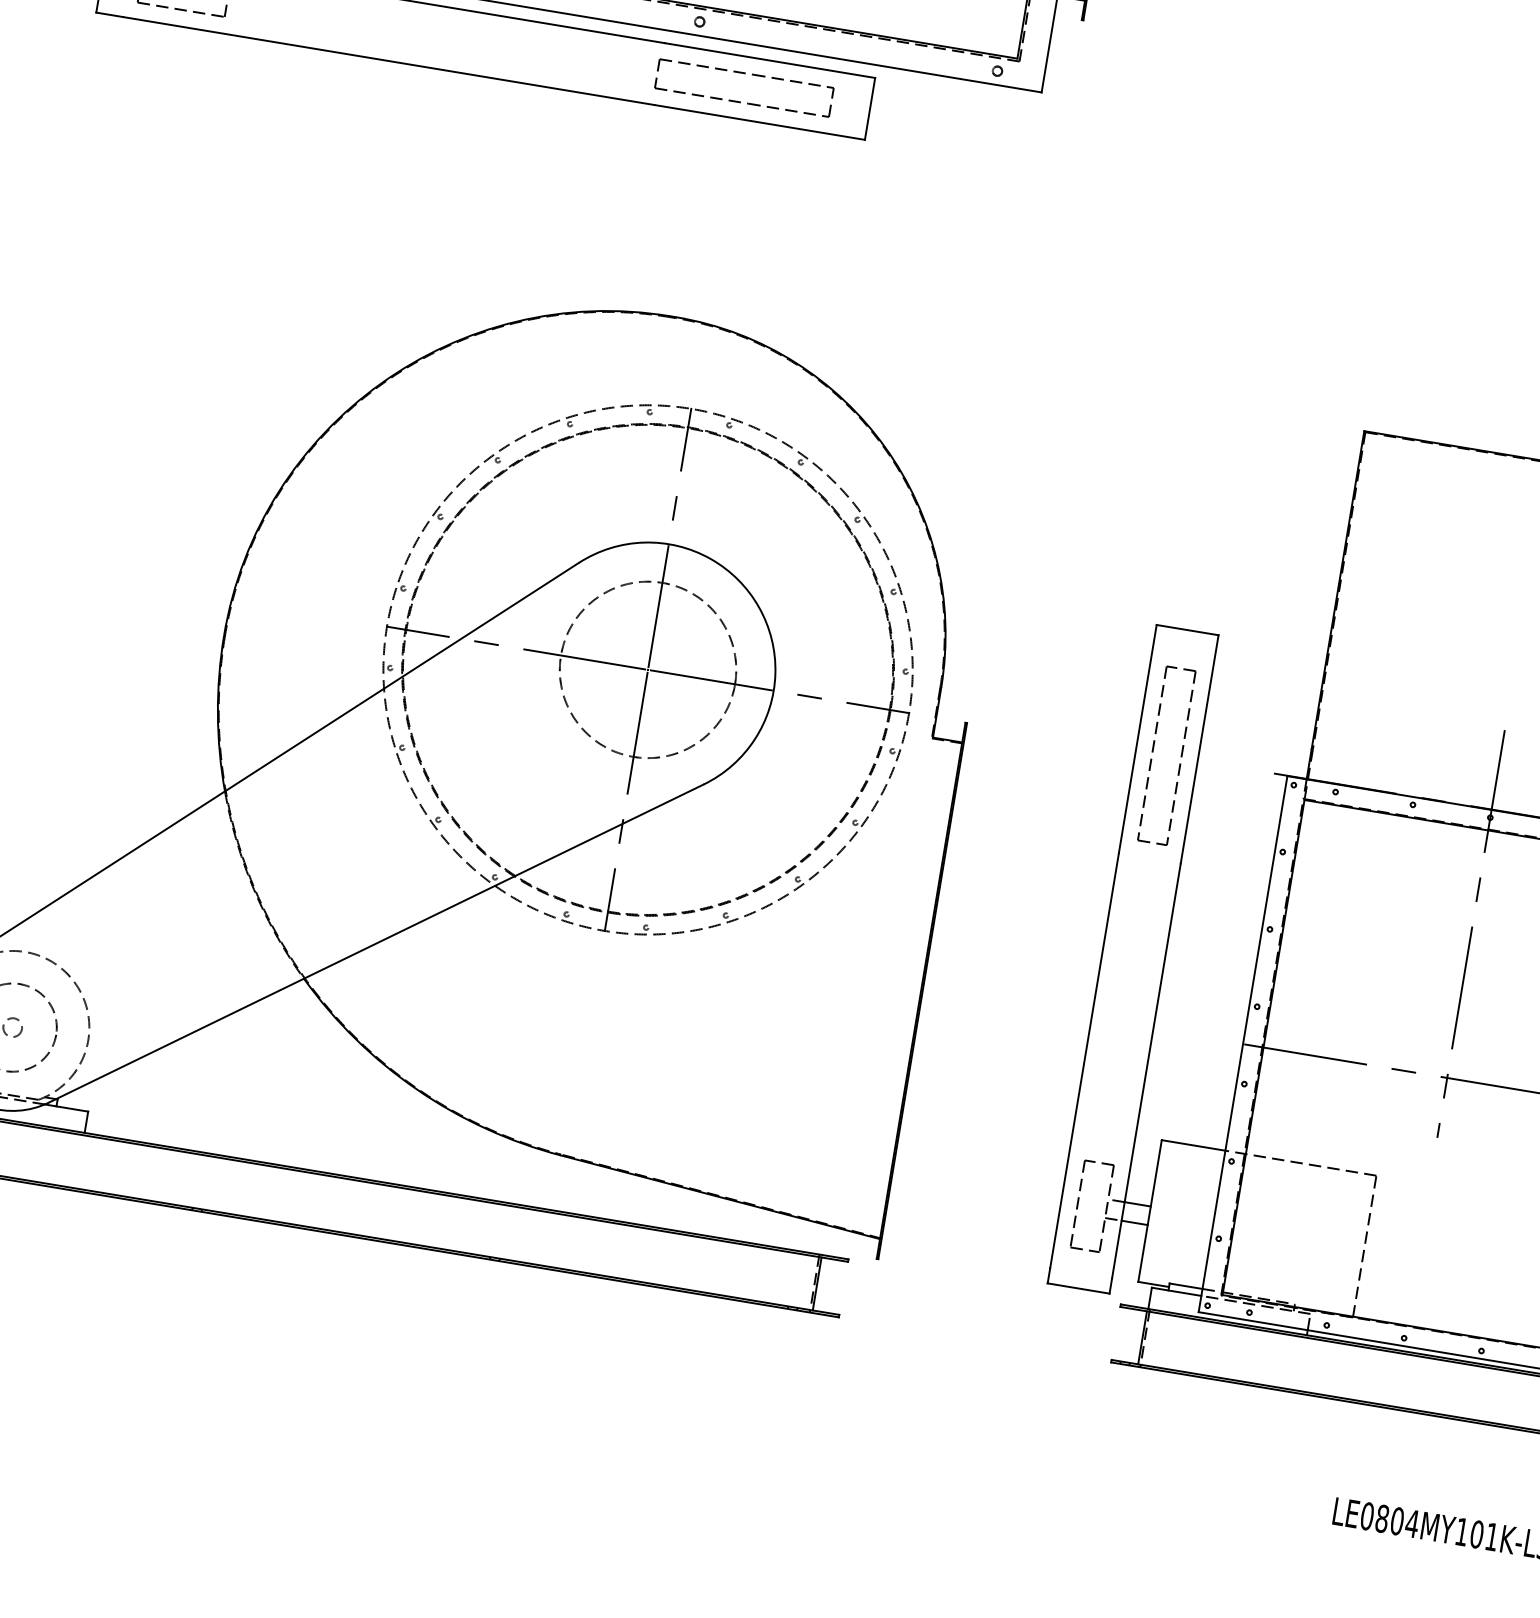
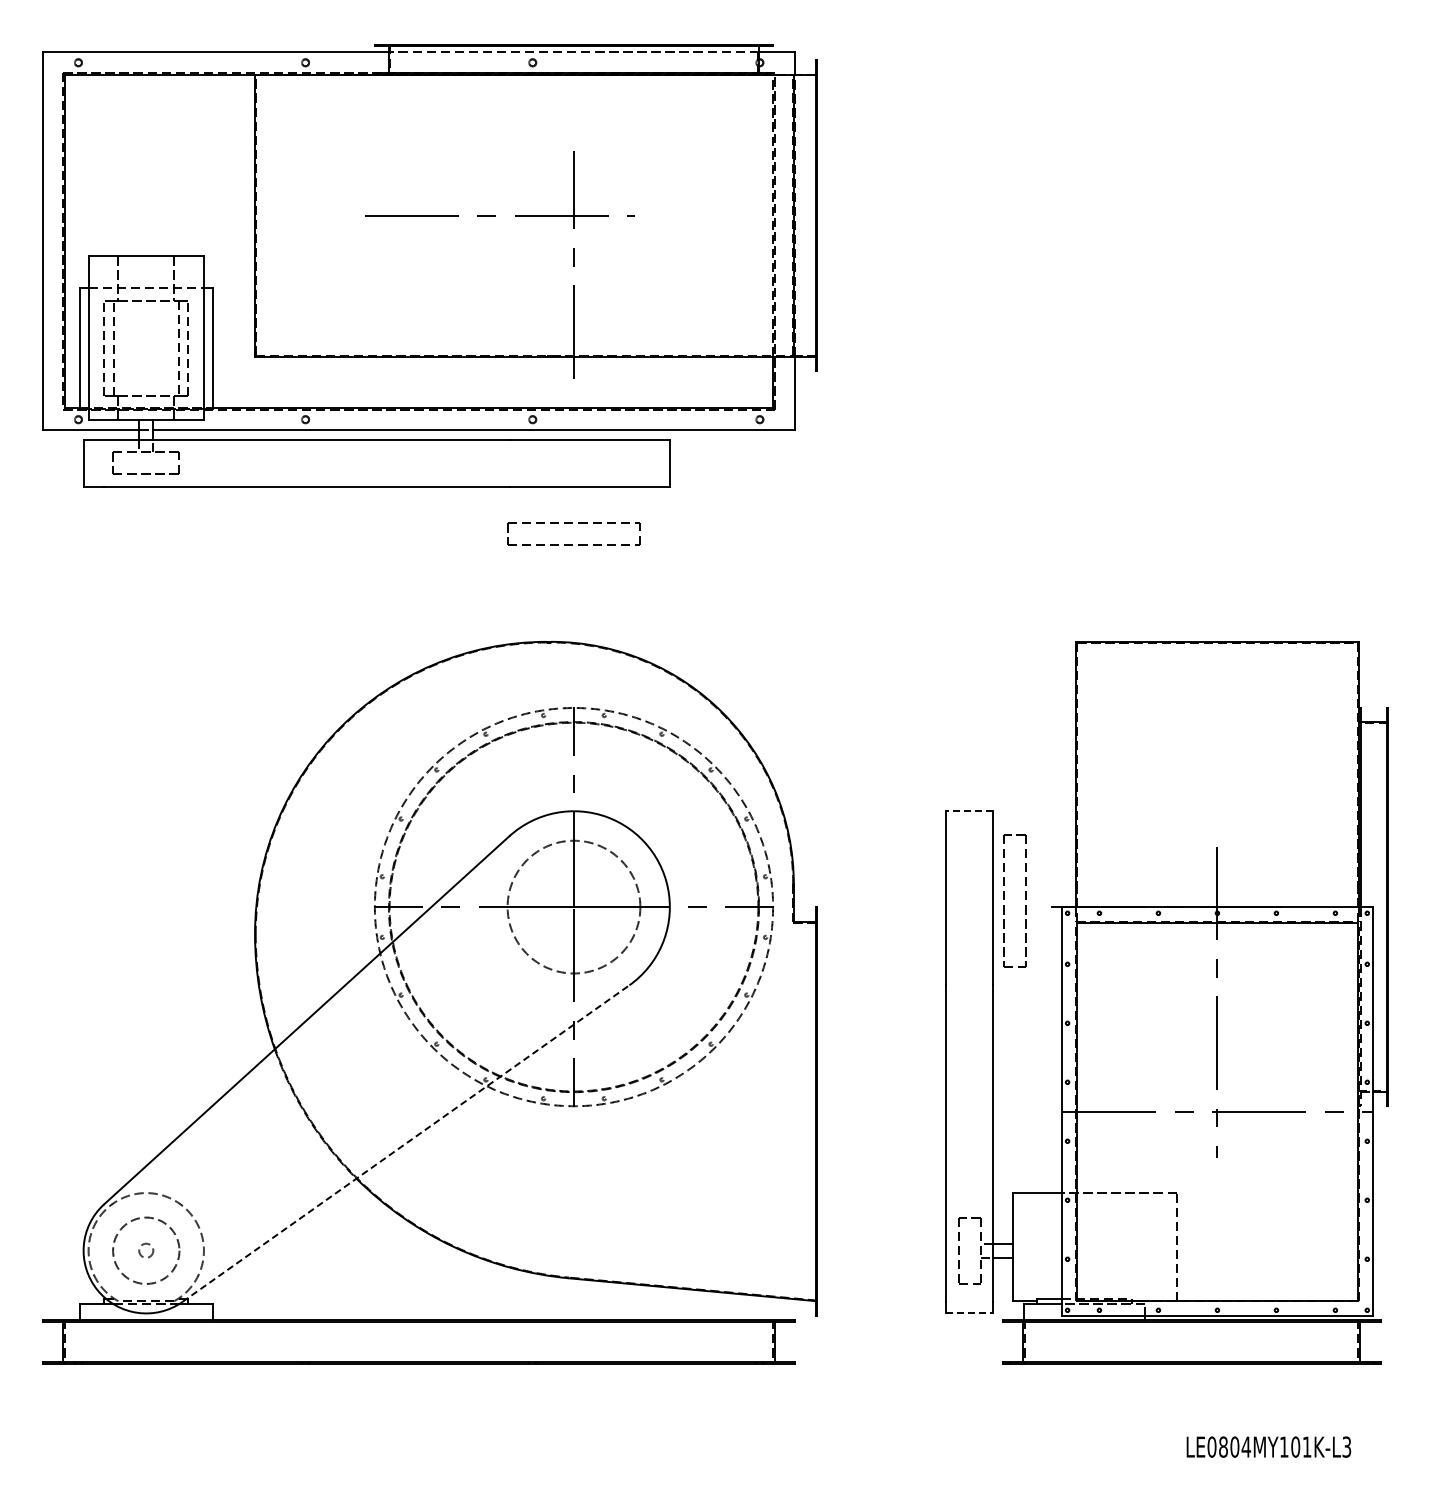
part: (744, 73) -> (572, 523), moved
line: (1187, 630) -> (969, 811), solid -> dashed
part: (1153, 751) -> (1004, 899), moved
line: (375, 943) -> (405, 1143), solid -> dashed
line: (1078, 1288) -> (969, 1313), solid -> dashed

